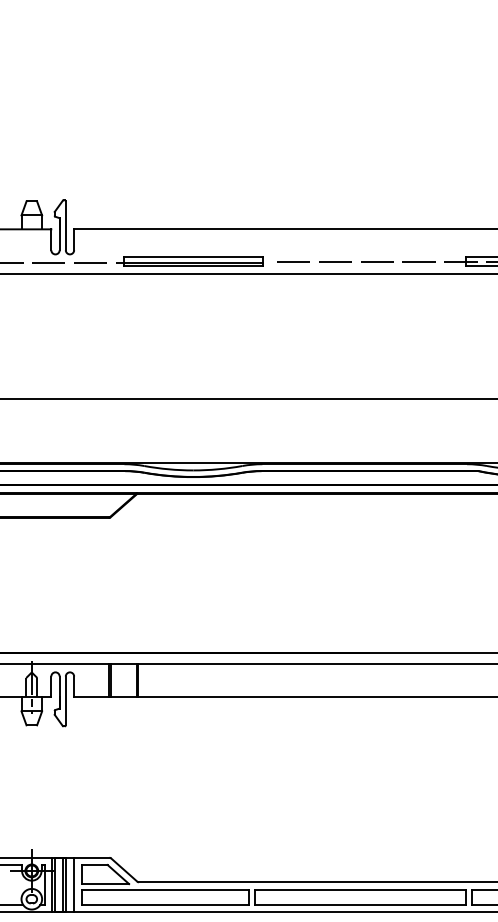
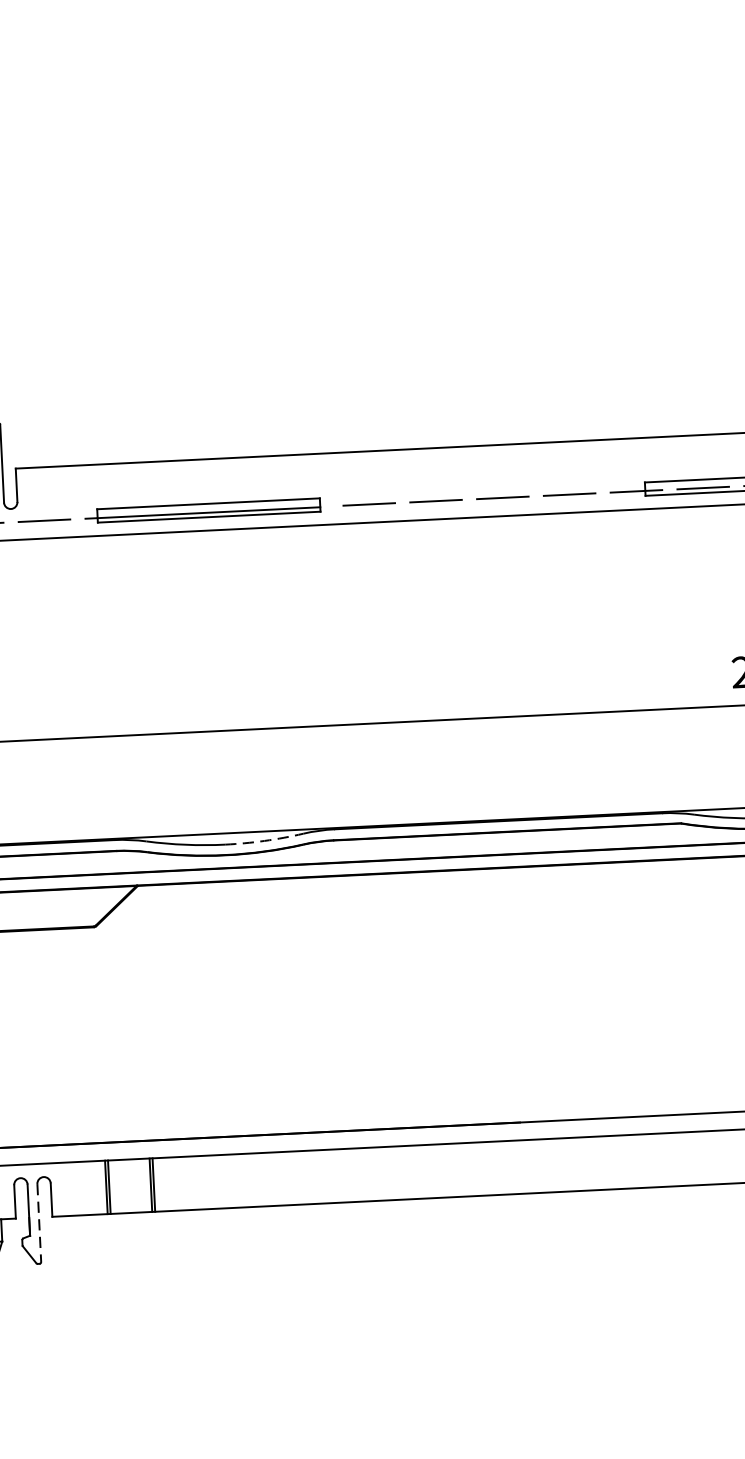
arc: (218, 469) -> (265, 841), solid -> dashed
line: (65, 701) -> (38, 1223), solid -> dashed

